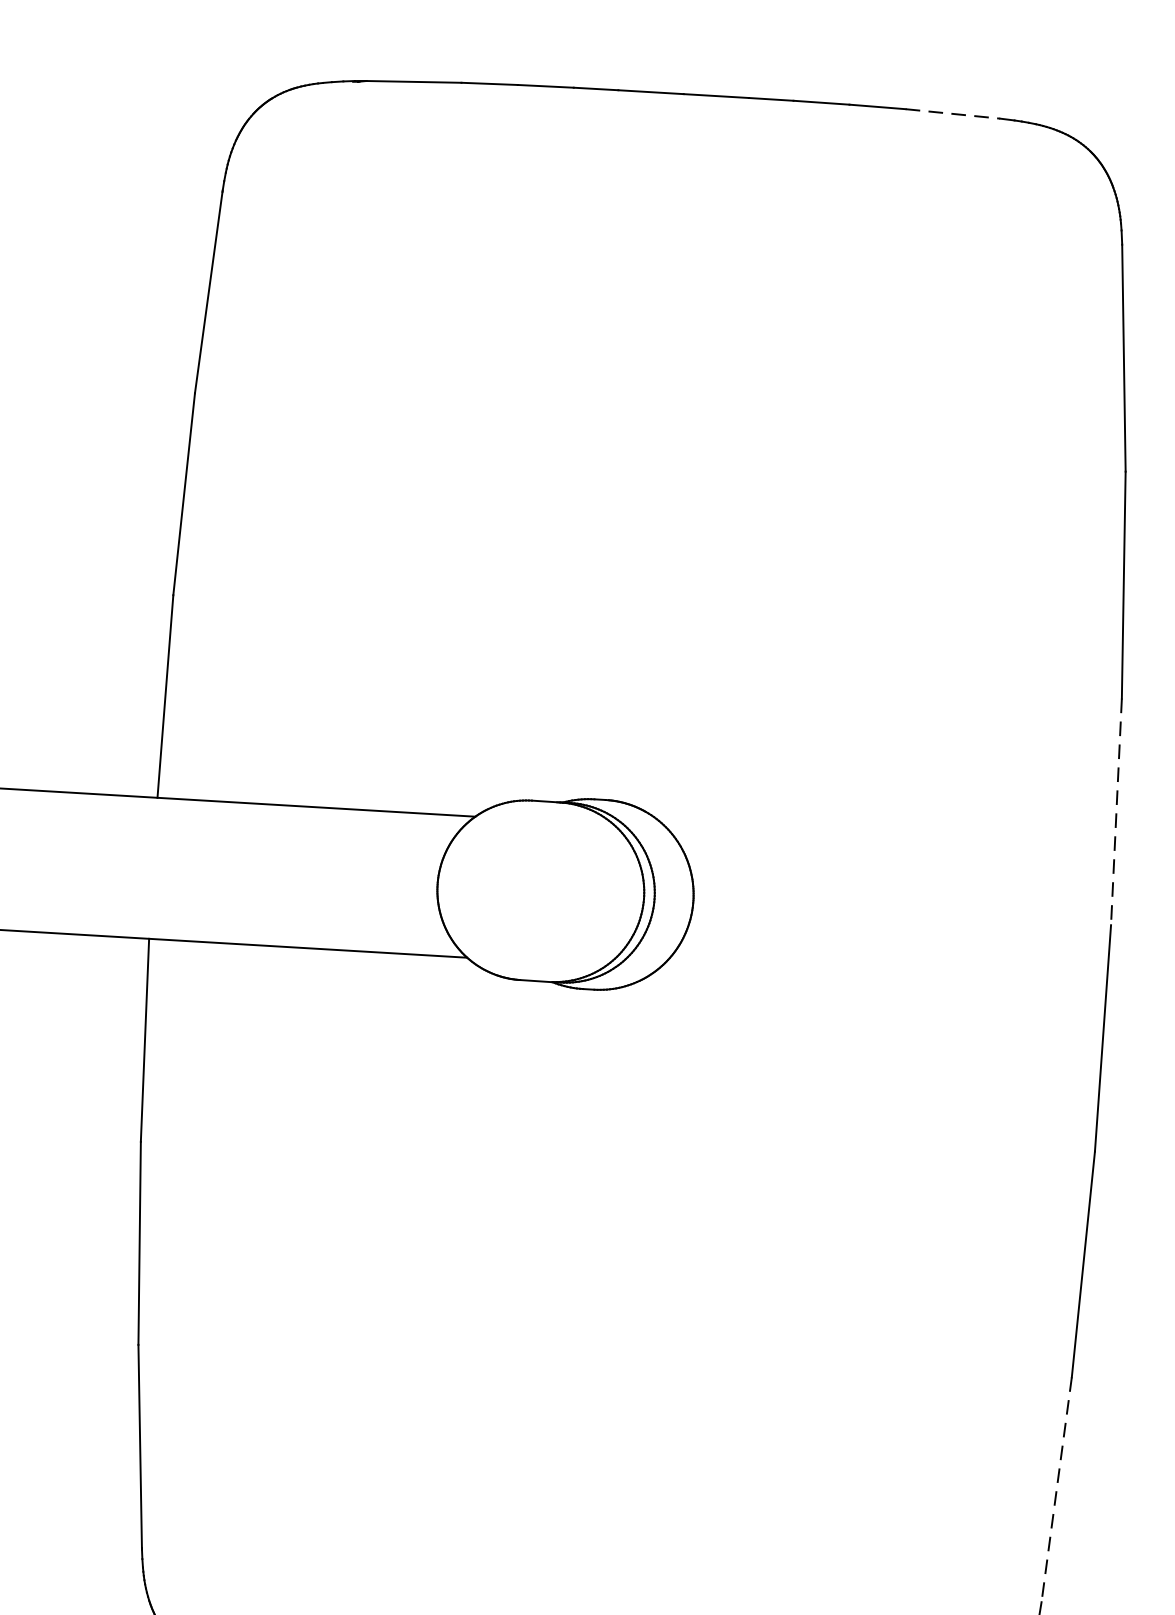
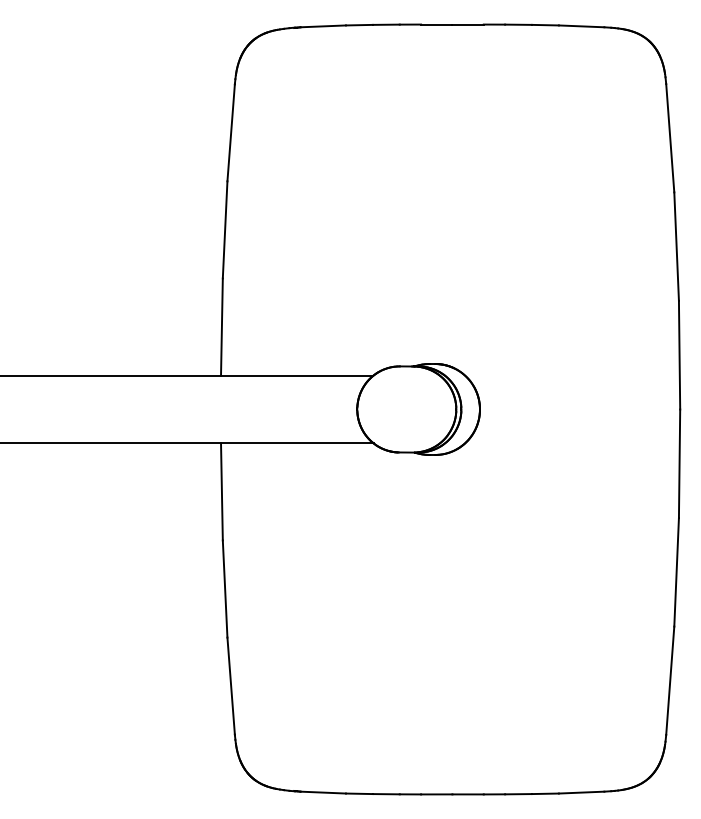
line: (952, 114) -> (581, 26), dashed -> solid
line: (1116, 812) -> (679, 355), dashed -> solid
line: (1057, 1491) -> (670, 681), dashed -> solid

